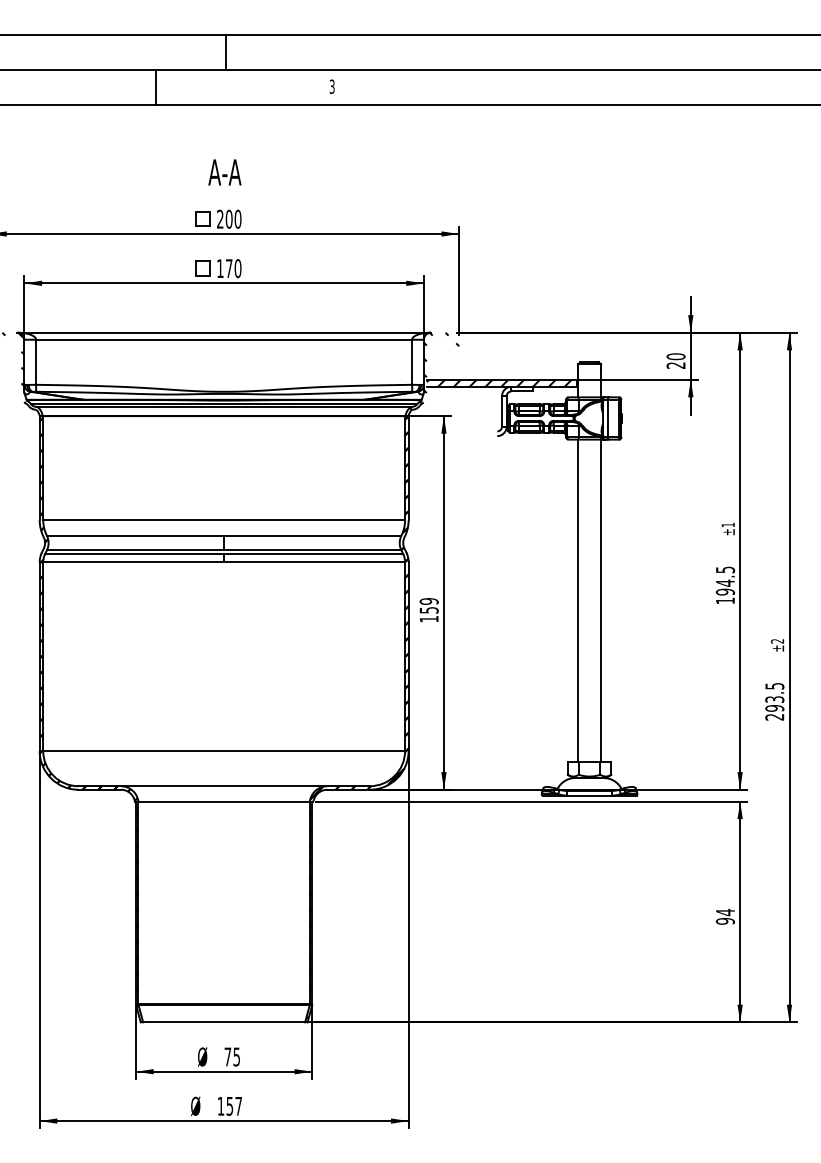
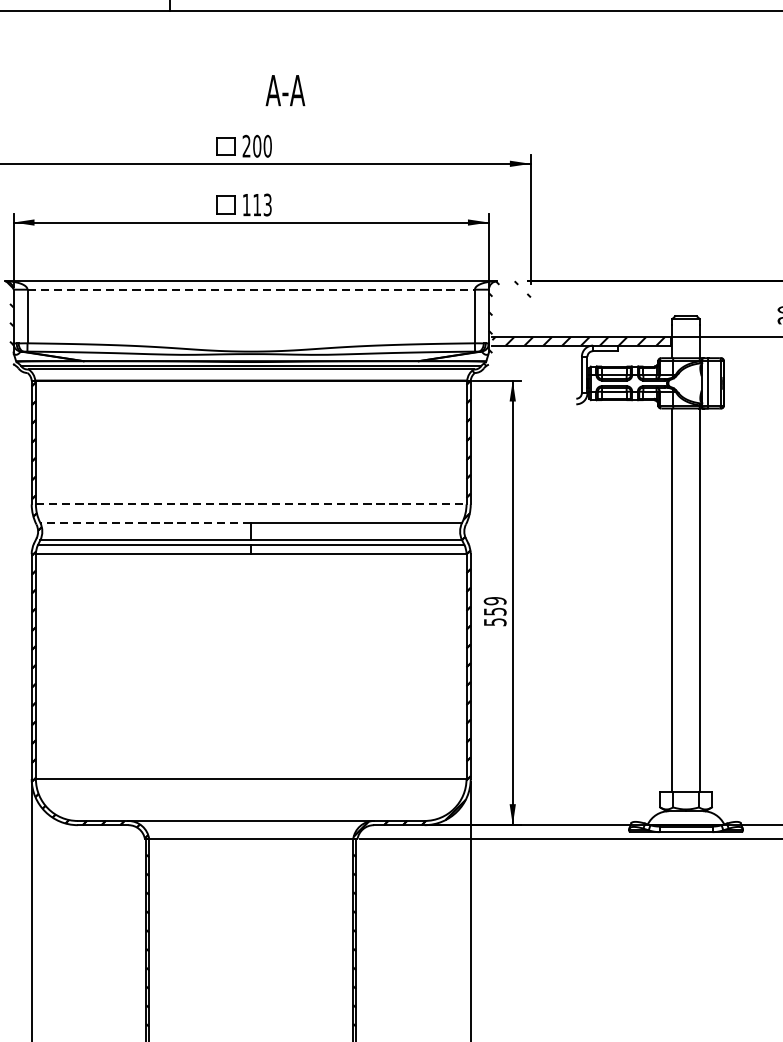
text: (224, 172) -> (284, 90), moved
text: (233, 268) -> (262, 204), 170 -> 113
line: (224, 339) -> (251, 289), solid -> dashed
line: (224, 520) -> (251, 504), solid -> dashed
line: (135, 535) -> (145, 522), solid -> dashed
text: (428, 619) -> (494, 622), 159 -> 559

